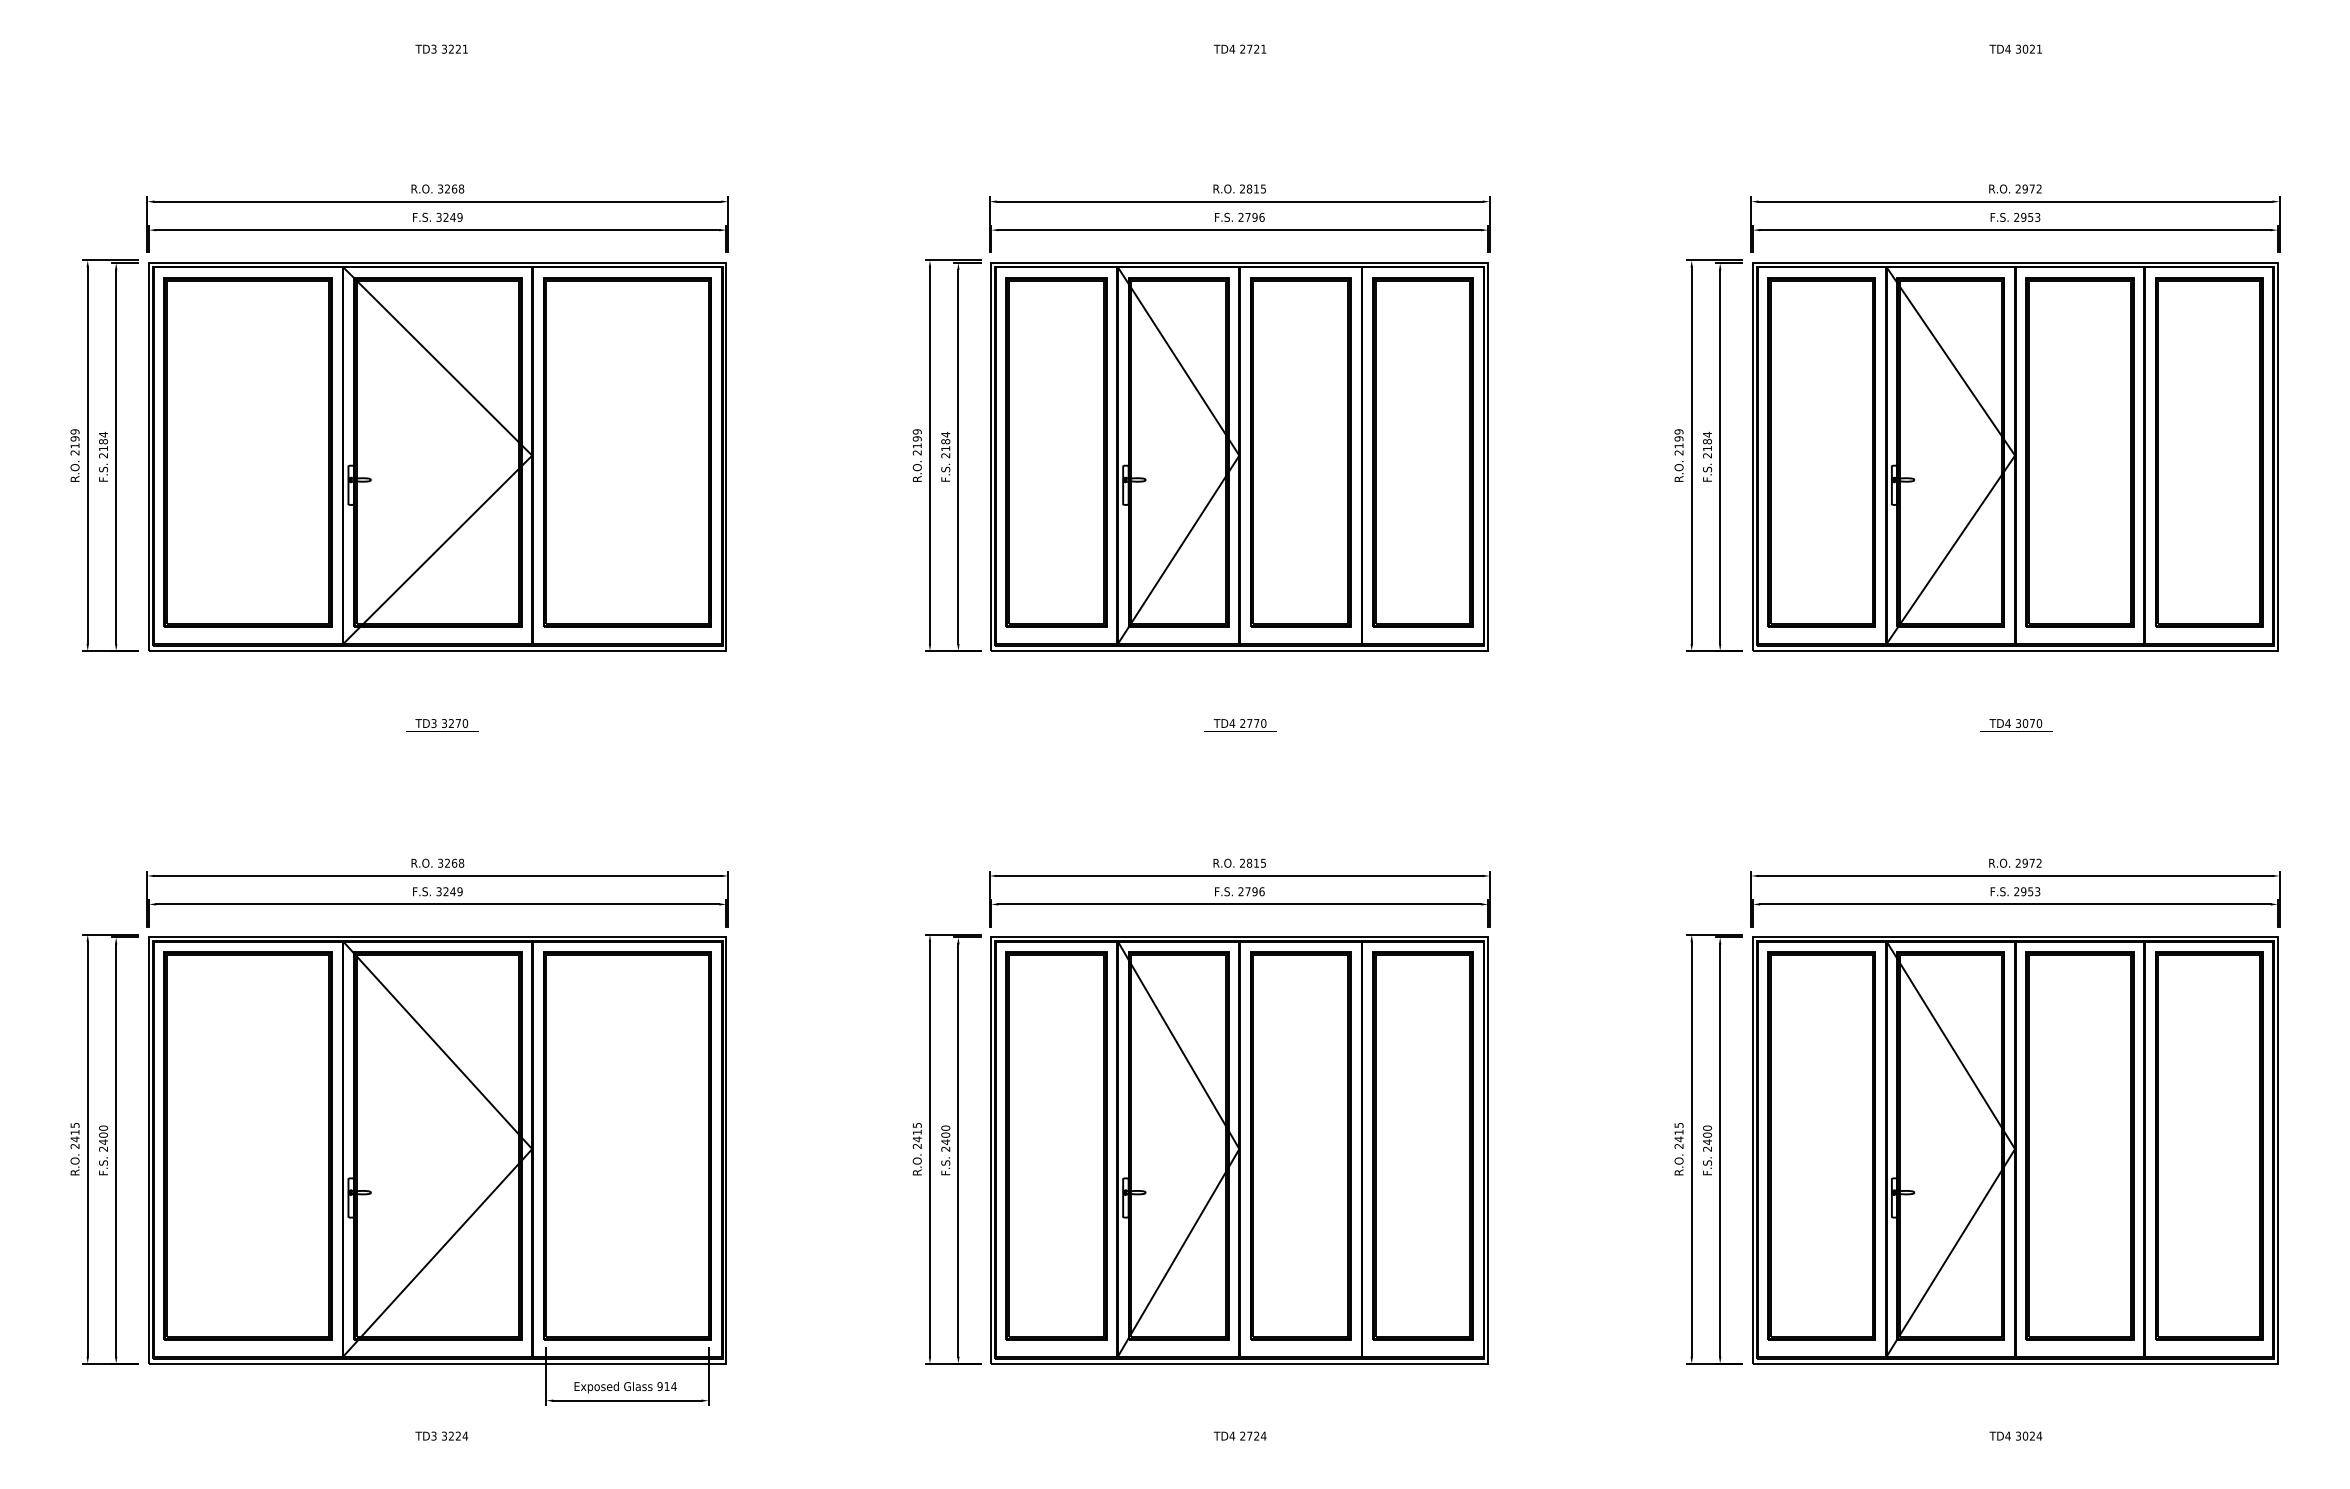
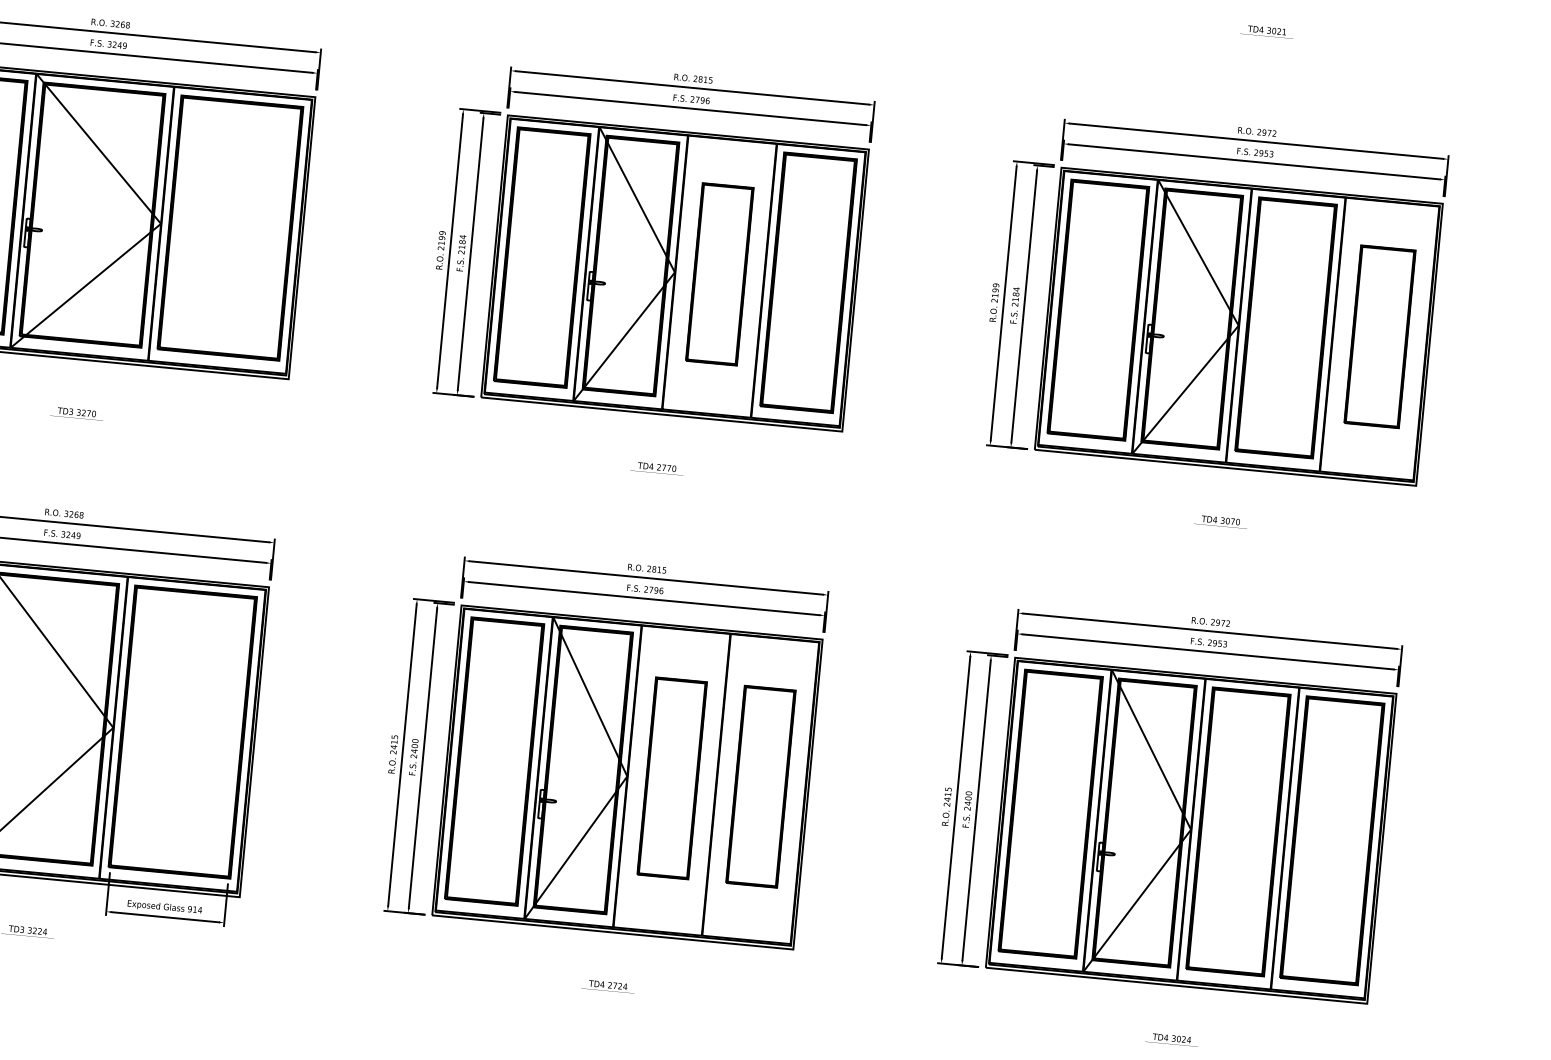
part: (1300, 452) -> (719, 274), size x0.7
part: (2209, 452) -> (1380, 336), size x0.7
part: (1300, 1145) -> (671, 778), size x0.7
part: (1422, 1145) -> (760, 786), size x0.7

